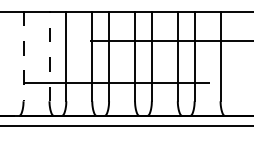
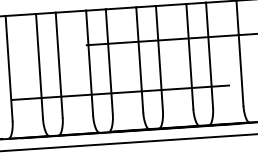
line: (23, 56) -> (9, 68), dashed -> solid
line: (49, 56) -> (39, 66), dashed -> solid

